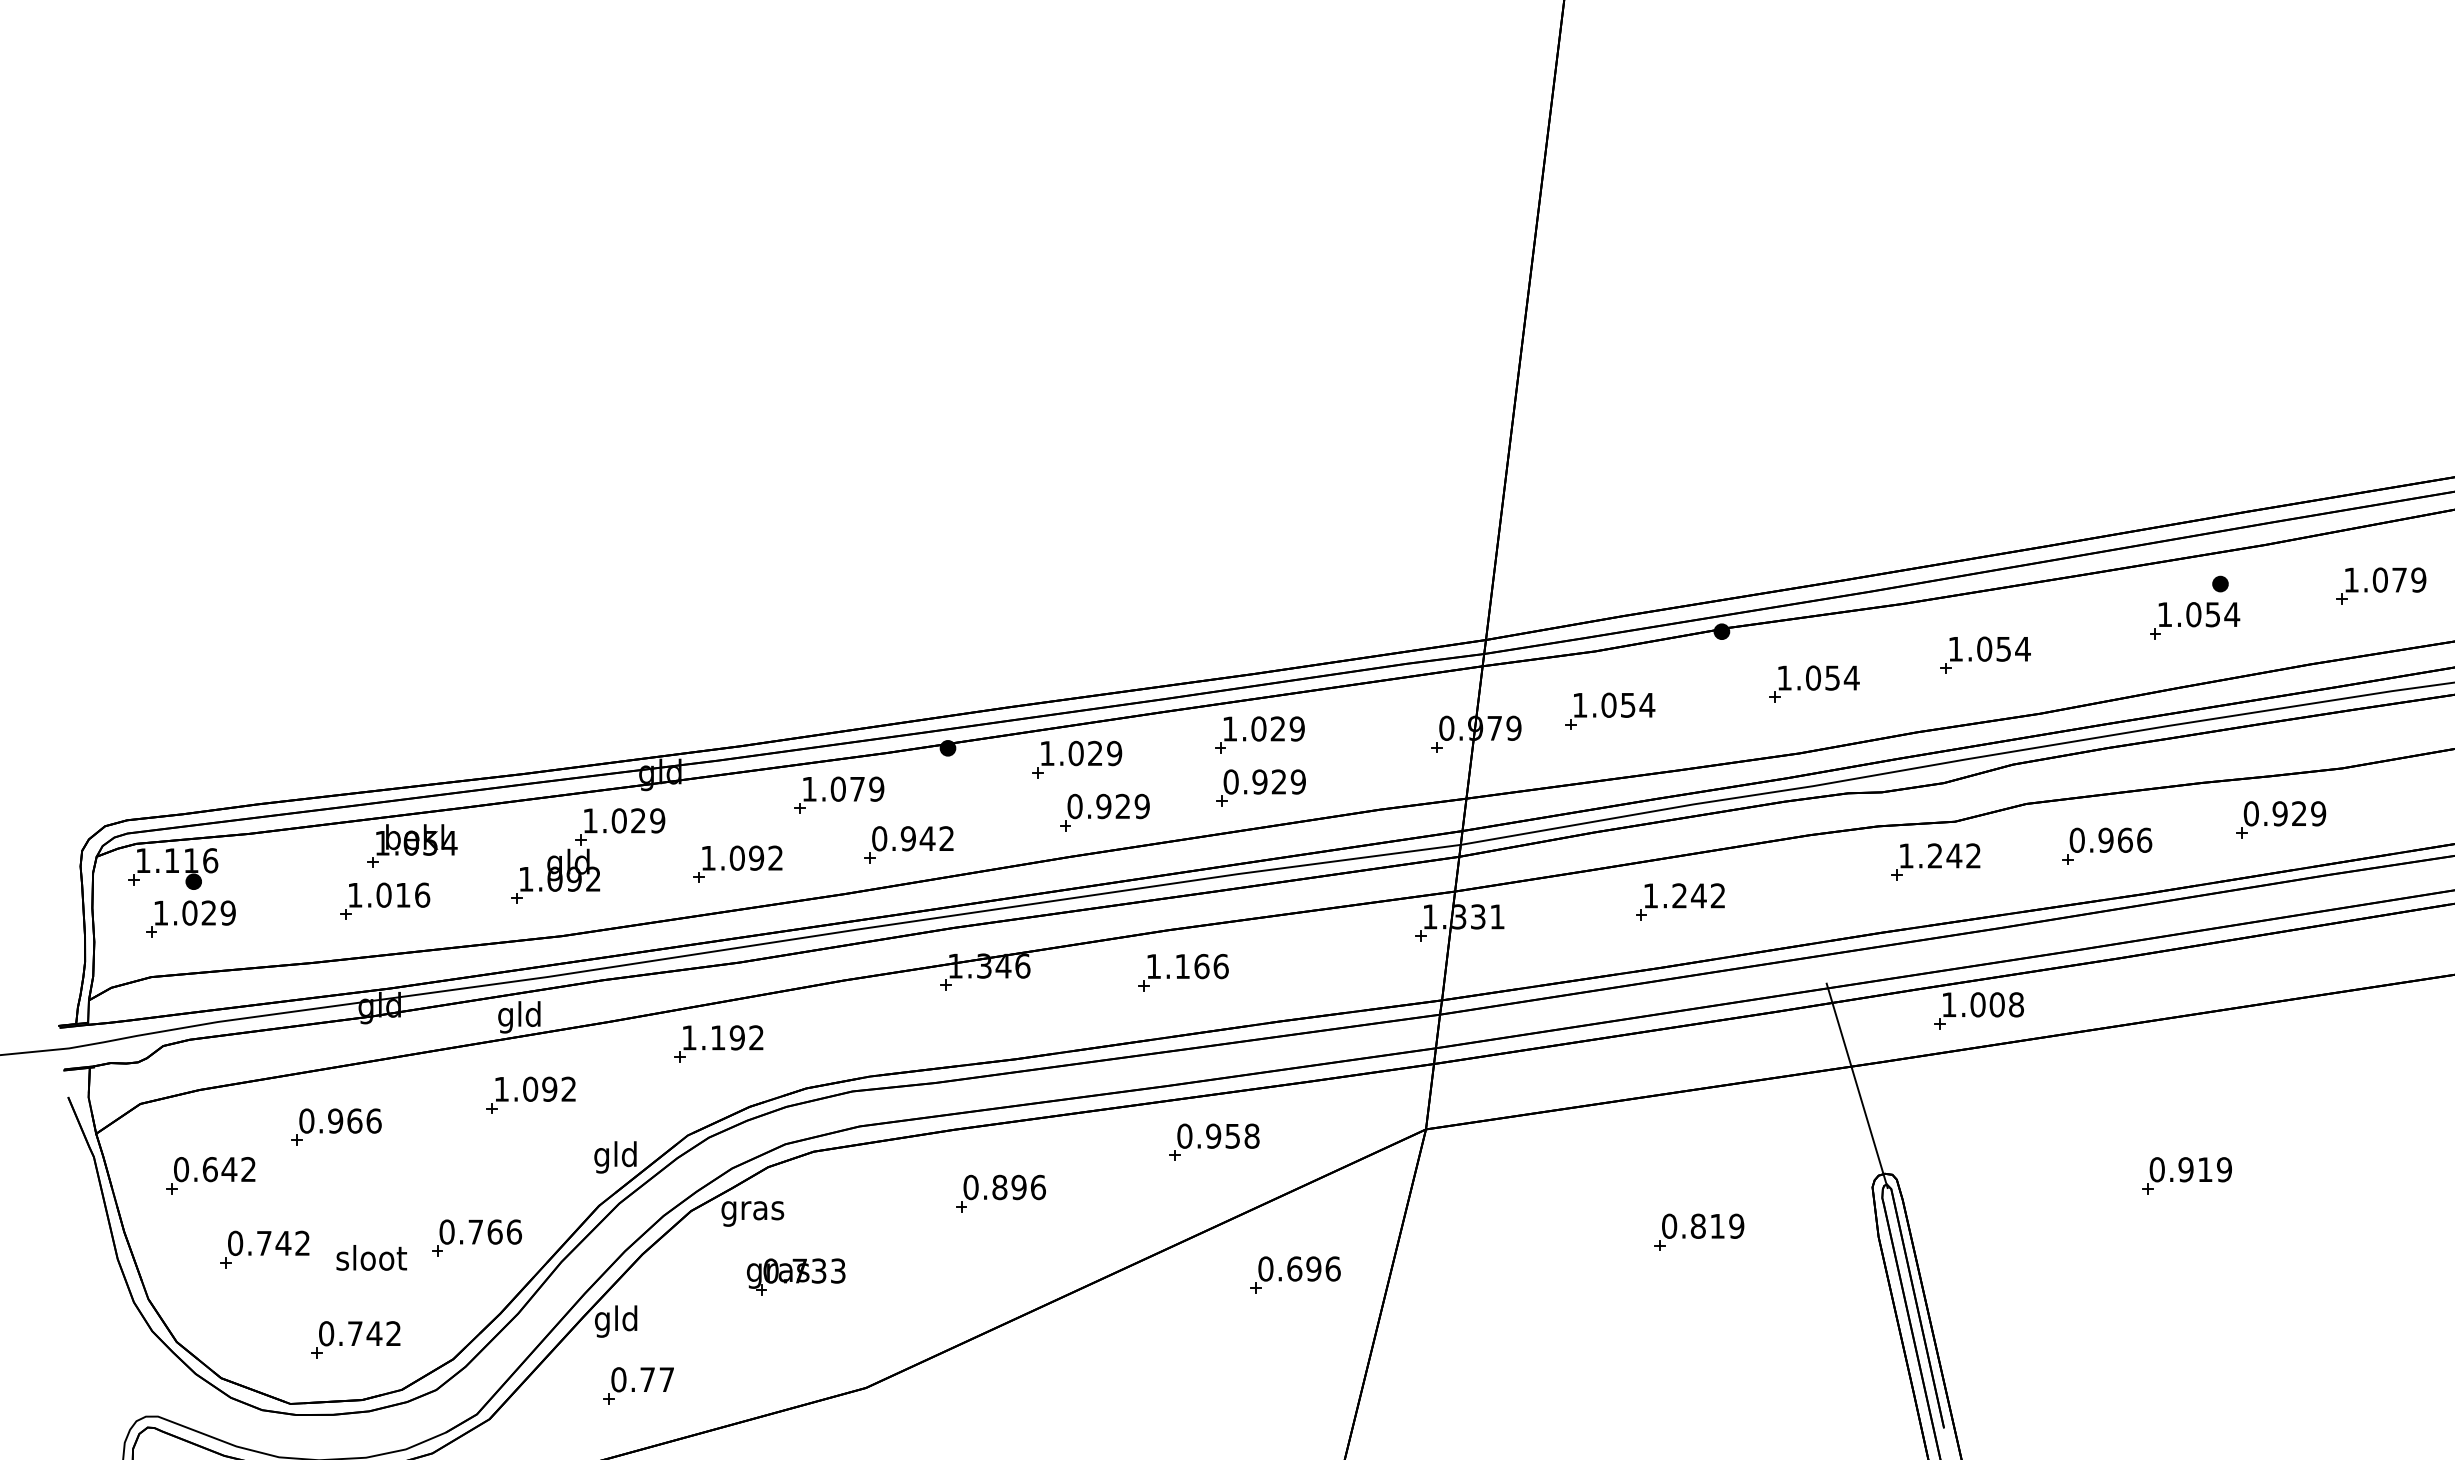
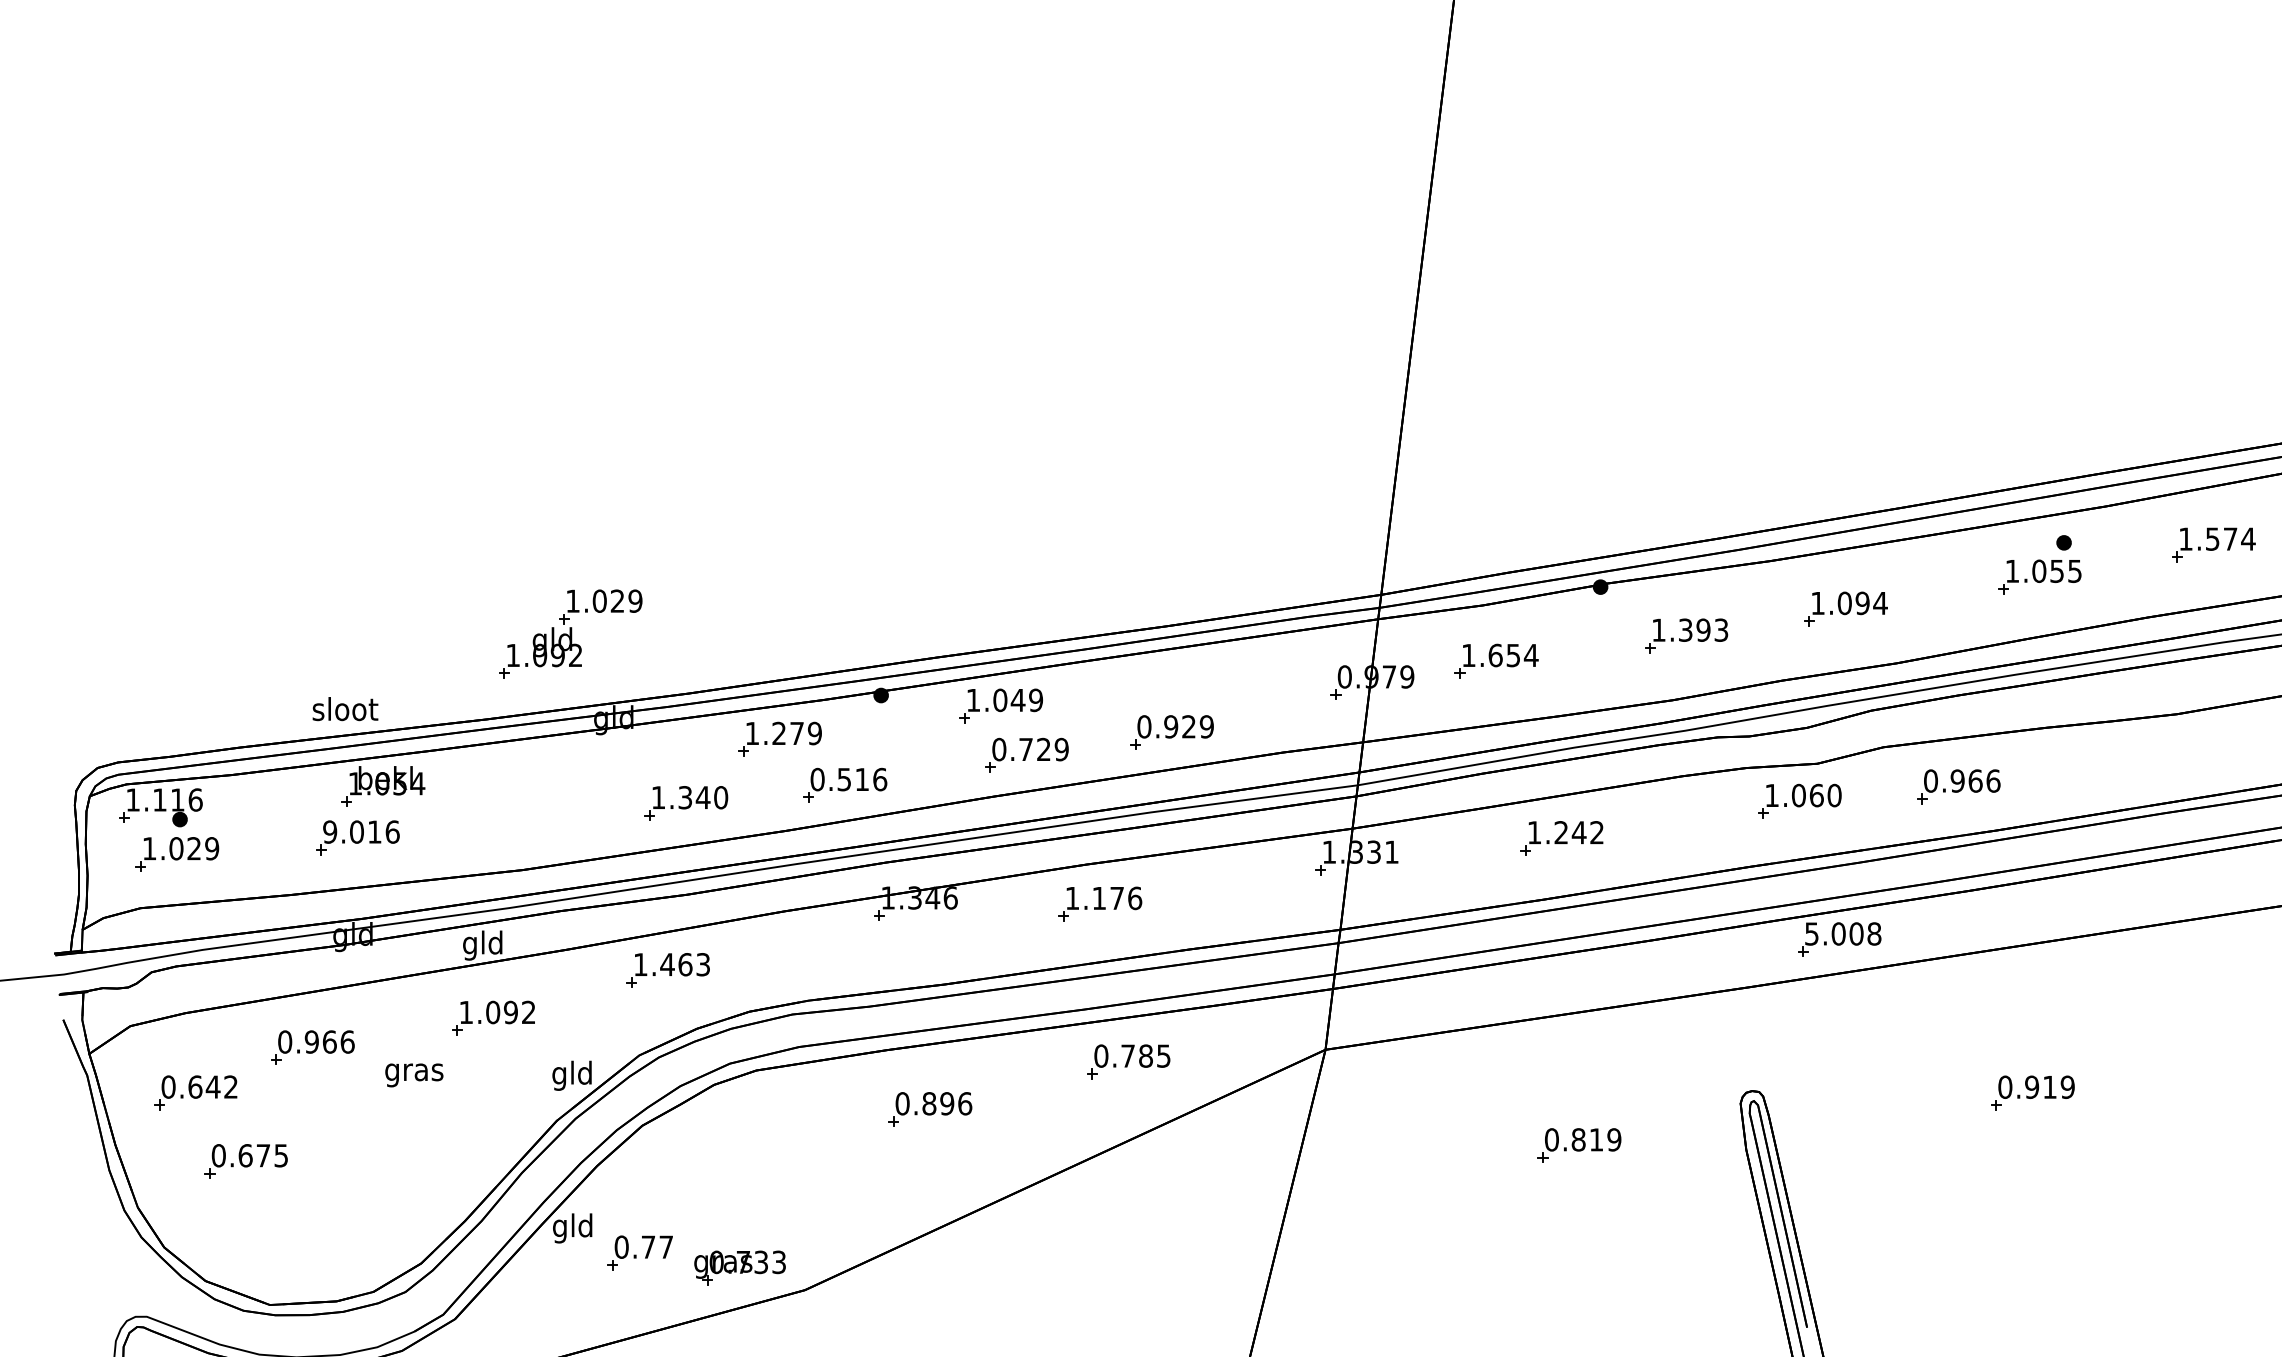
text: (2399, 579) -> (2230, 538), 1.079 -> 1.574
text: (2232, 614) -> (2075, 571), 1.054 -> 1.055
text: (2003, 648) -> (1862, 602), 1.054 -> 1.094
text: (1832, 677) -> (1703, 629), 1.054 -> 1.393
text: (1608, 704) -> (1495, 654), 1.054 -> 1.654
part: (1259, 734) -> (1170, 682), removed
text: (1095, 752) -> (1018, 699), 1.029 -> 1.049
text: (837, 788) -> (778, 732), 1.079 -> 1.279
text: (1103, 806) -> (1025, 749), 0.929 -> 0.729
part: (2281, 819) -> (2120, 761), removed
text: (927, 838) -> (862, 779), 0.942 -> 0.516
part: (588, 855) -> (571, 633), moved
text: (1954, 855) -> (1816, 795), 1.242 -> 1.060
text: (756, 857) -> (703, 797), 1.092 -> 1.340
text: (354, 894) -> (329, 831), 1.016 -> 9.016
text: (1201, 966) -> (1116, 898), 1.166 -> 1.176
text: (1949, 1004) -> (1812, 933), 1.008 -> 5.008
text: (736, 1037) -> (684, 964), 1.192 -> 1.463
line: (1856, 1085) -> (1725, 1008), removed
text: (1232, 1135) -> (1145, 1055), 0.958 -> 0.785
text: (752, 1213) -> (414, 1074), moved
part: (476, 1237) -> (442, 1150), removed
text: (283, 1243) -> (263, 1155), 0.742 -> 0.675
text: (371, 1257) -> (345, 708), moved
part: (1295, 1274) -> (1204, 1184), removed
part: (796, 1276) -> (740, 1267), moved
part: (355, 1339) -> (330, 1245), removed
part: (638, 1385) -> (639, 1252), moved

